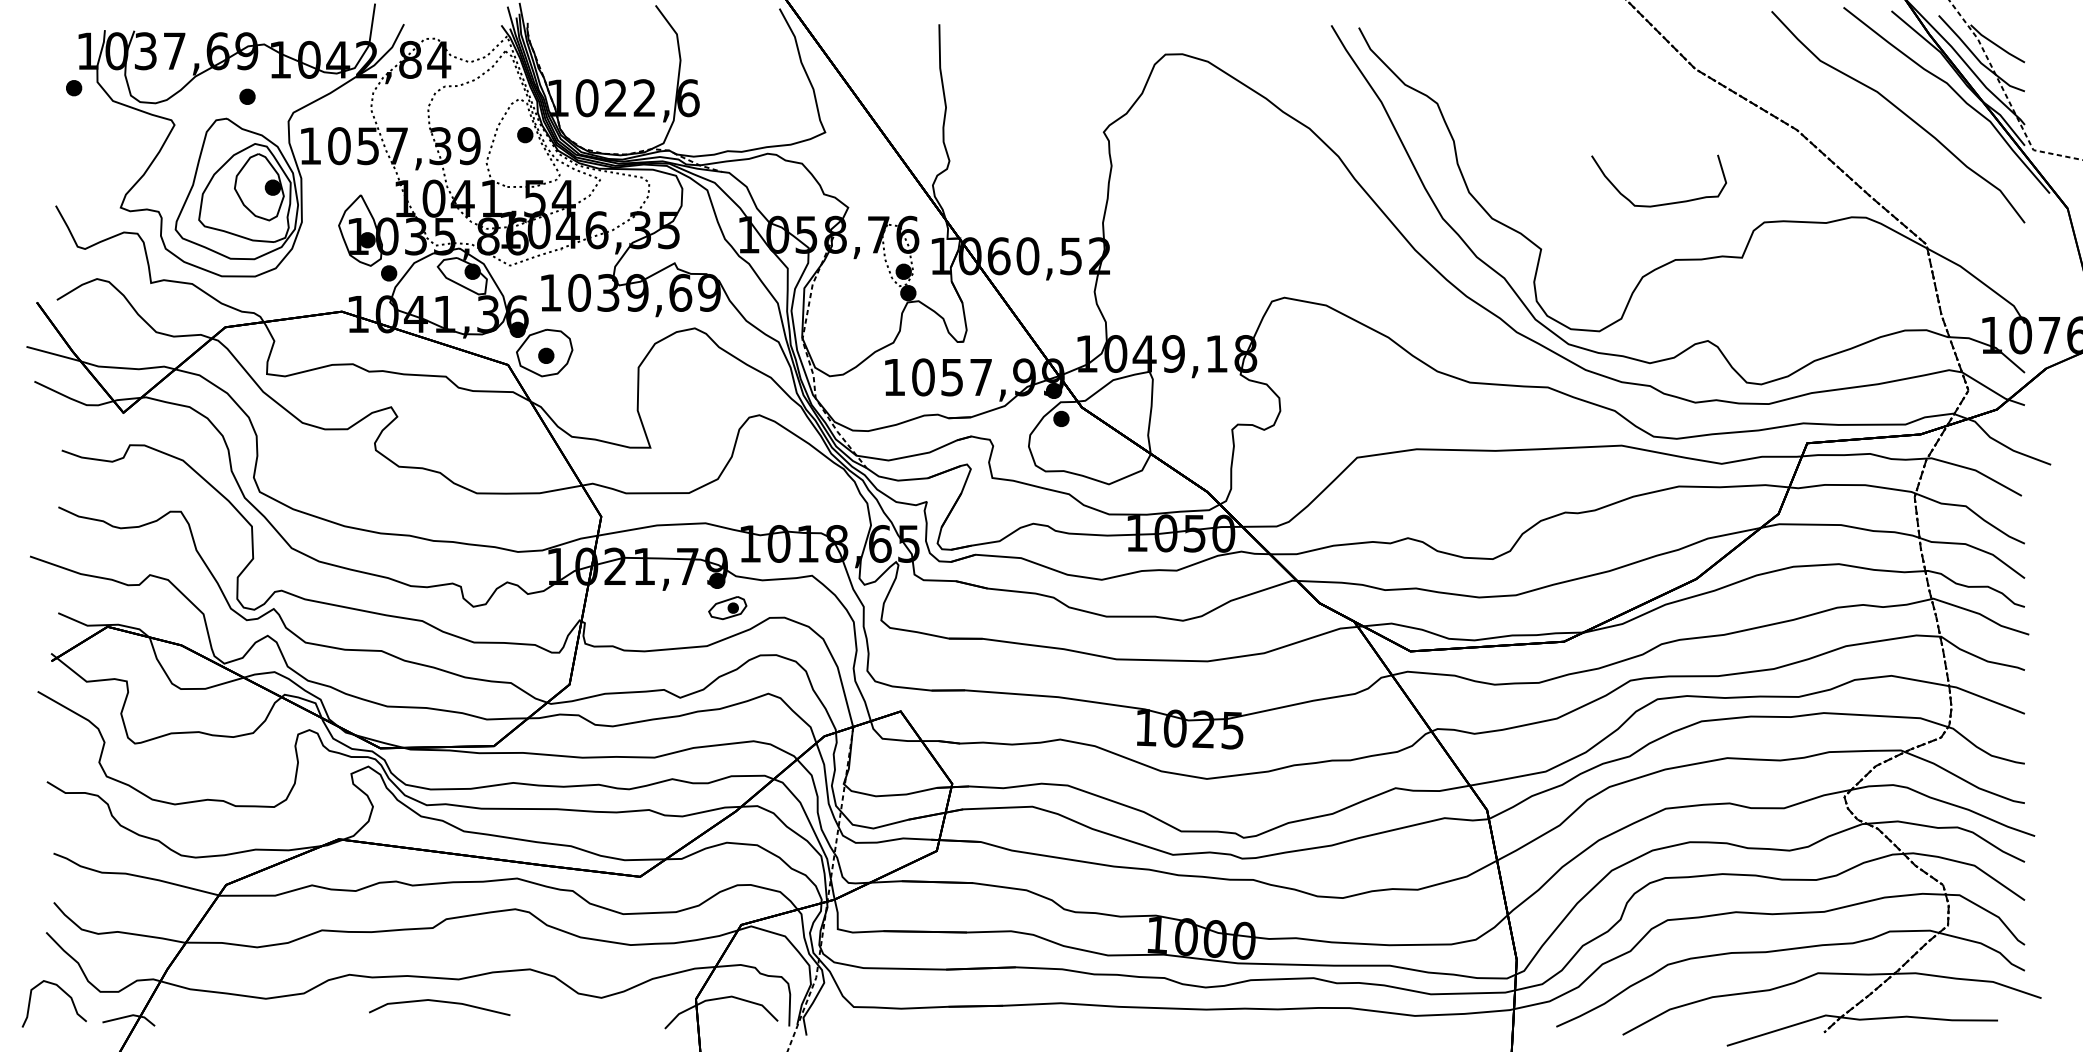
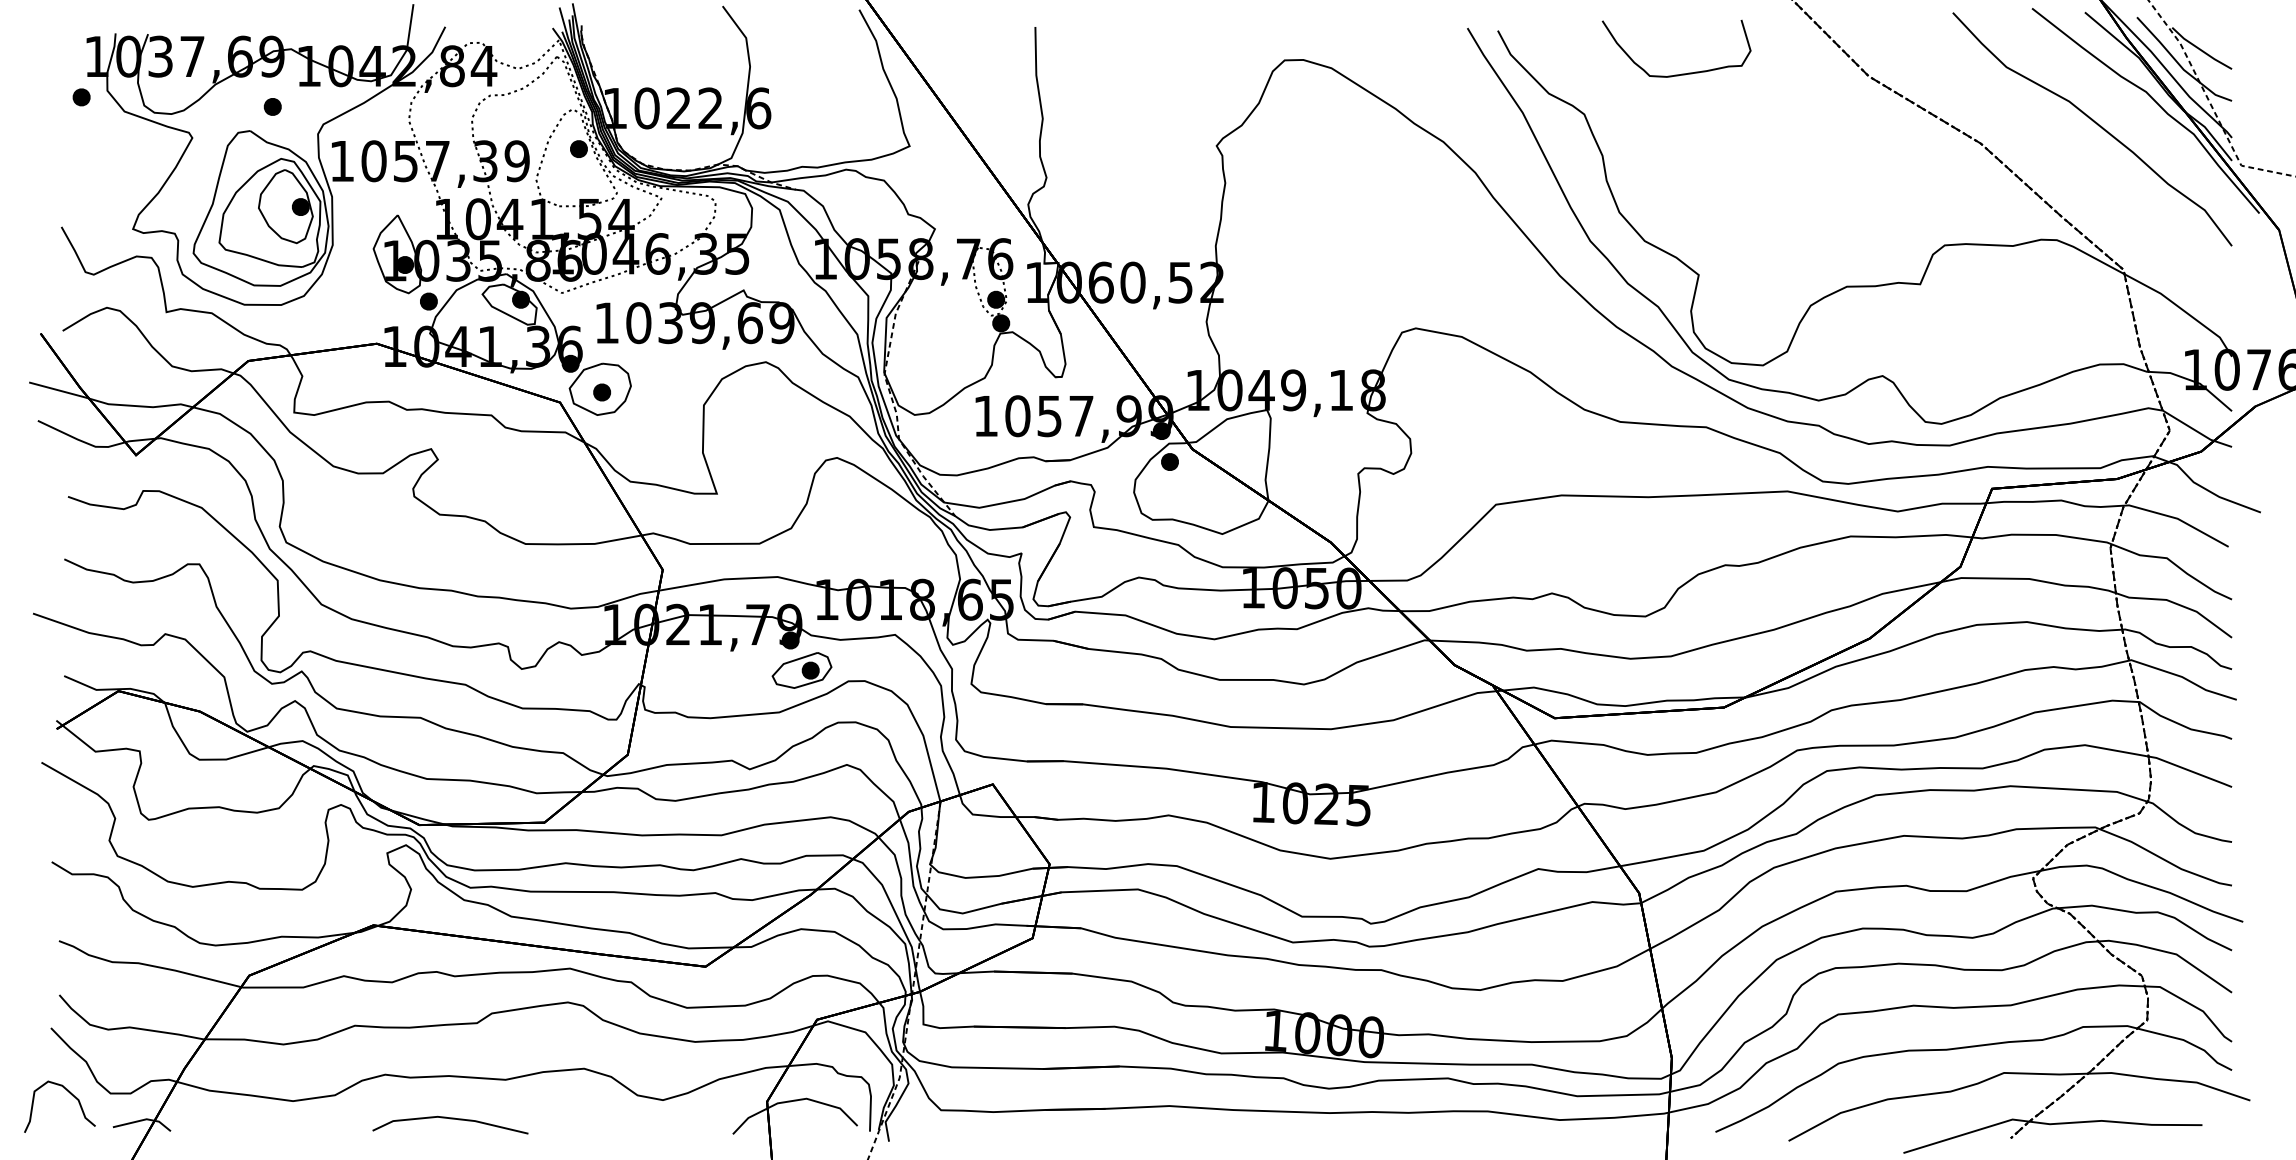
curve: (1662, 203) -> (1680, 73), moved
part: (727, 607) -> (801, 669), size x1.43
line: (439, 1002) -> (450, 1119), moved

